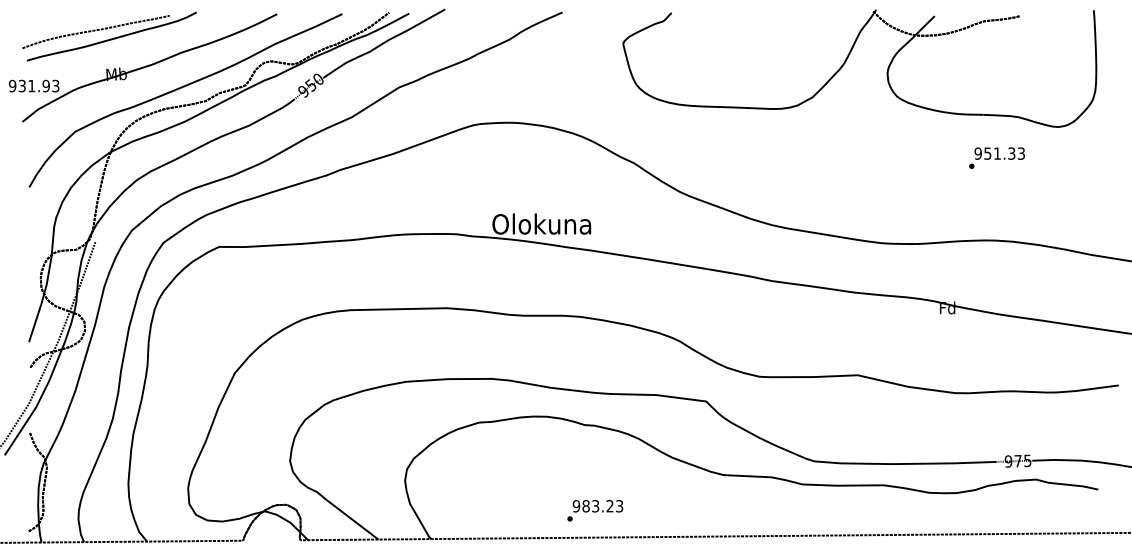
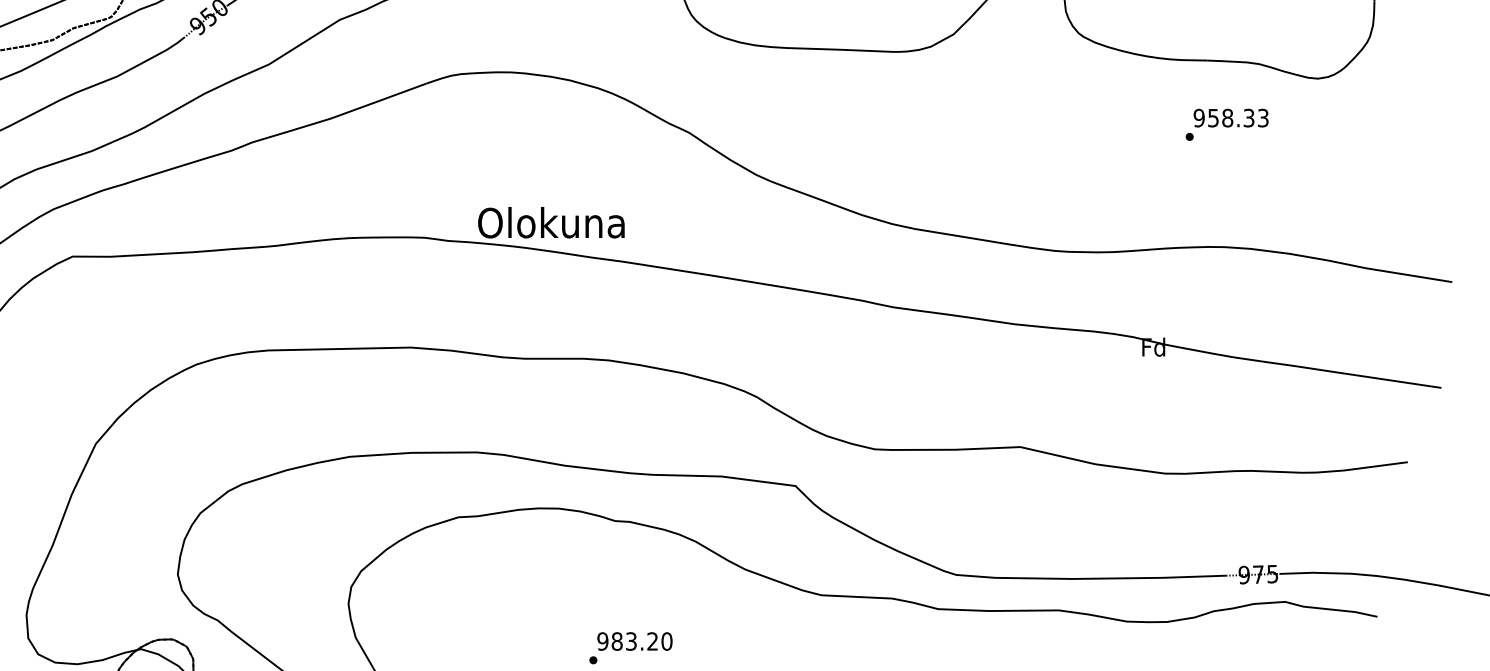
text: (997, 153) -> (1227, 117), 951.33 -> 958.33
text: (619, 506) -> (666, 641), 983.23 -> 983.20

